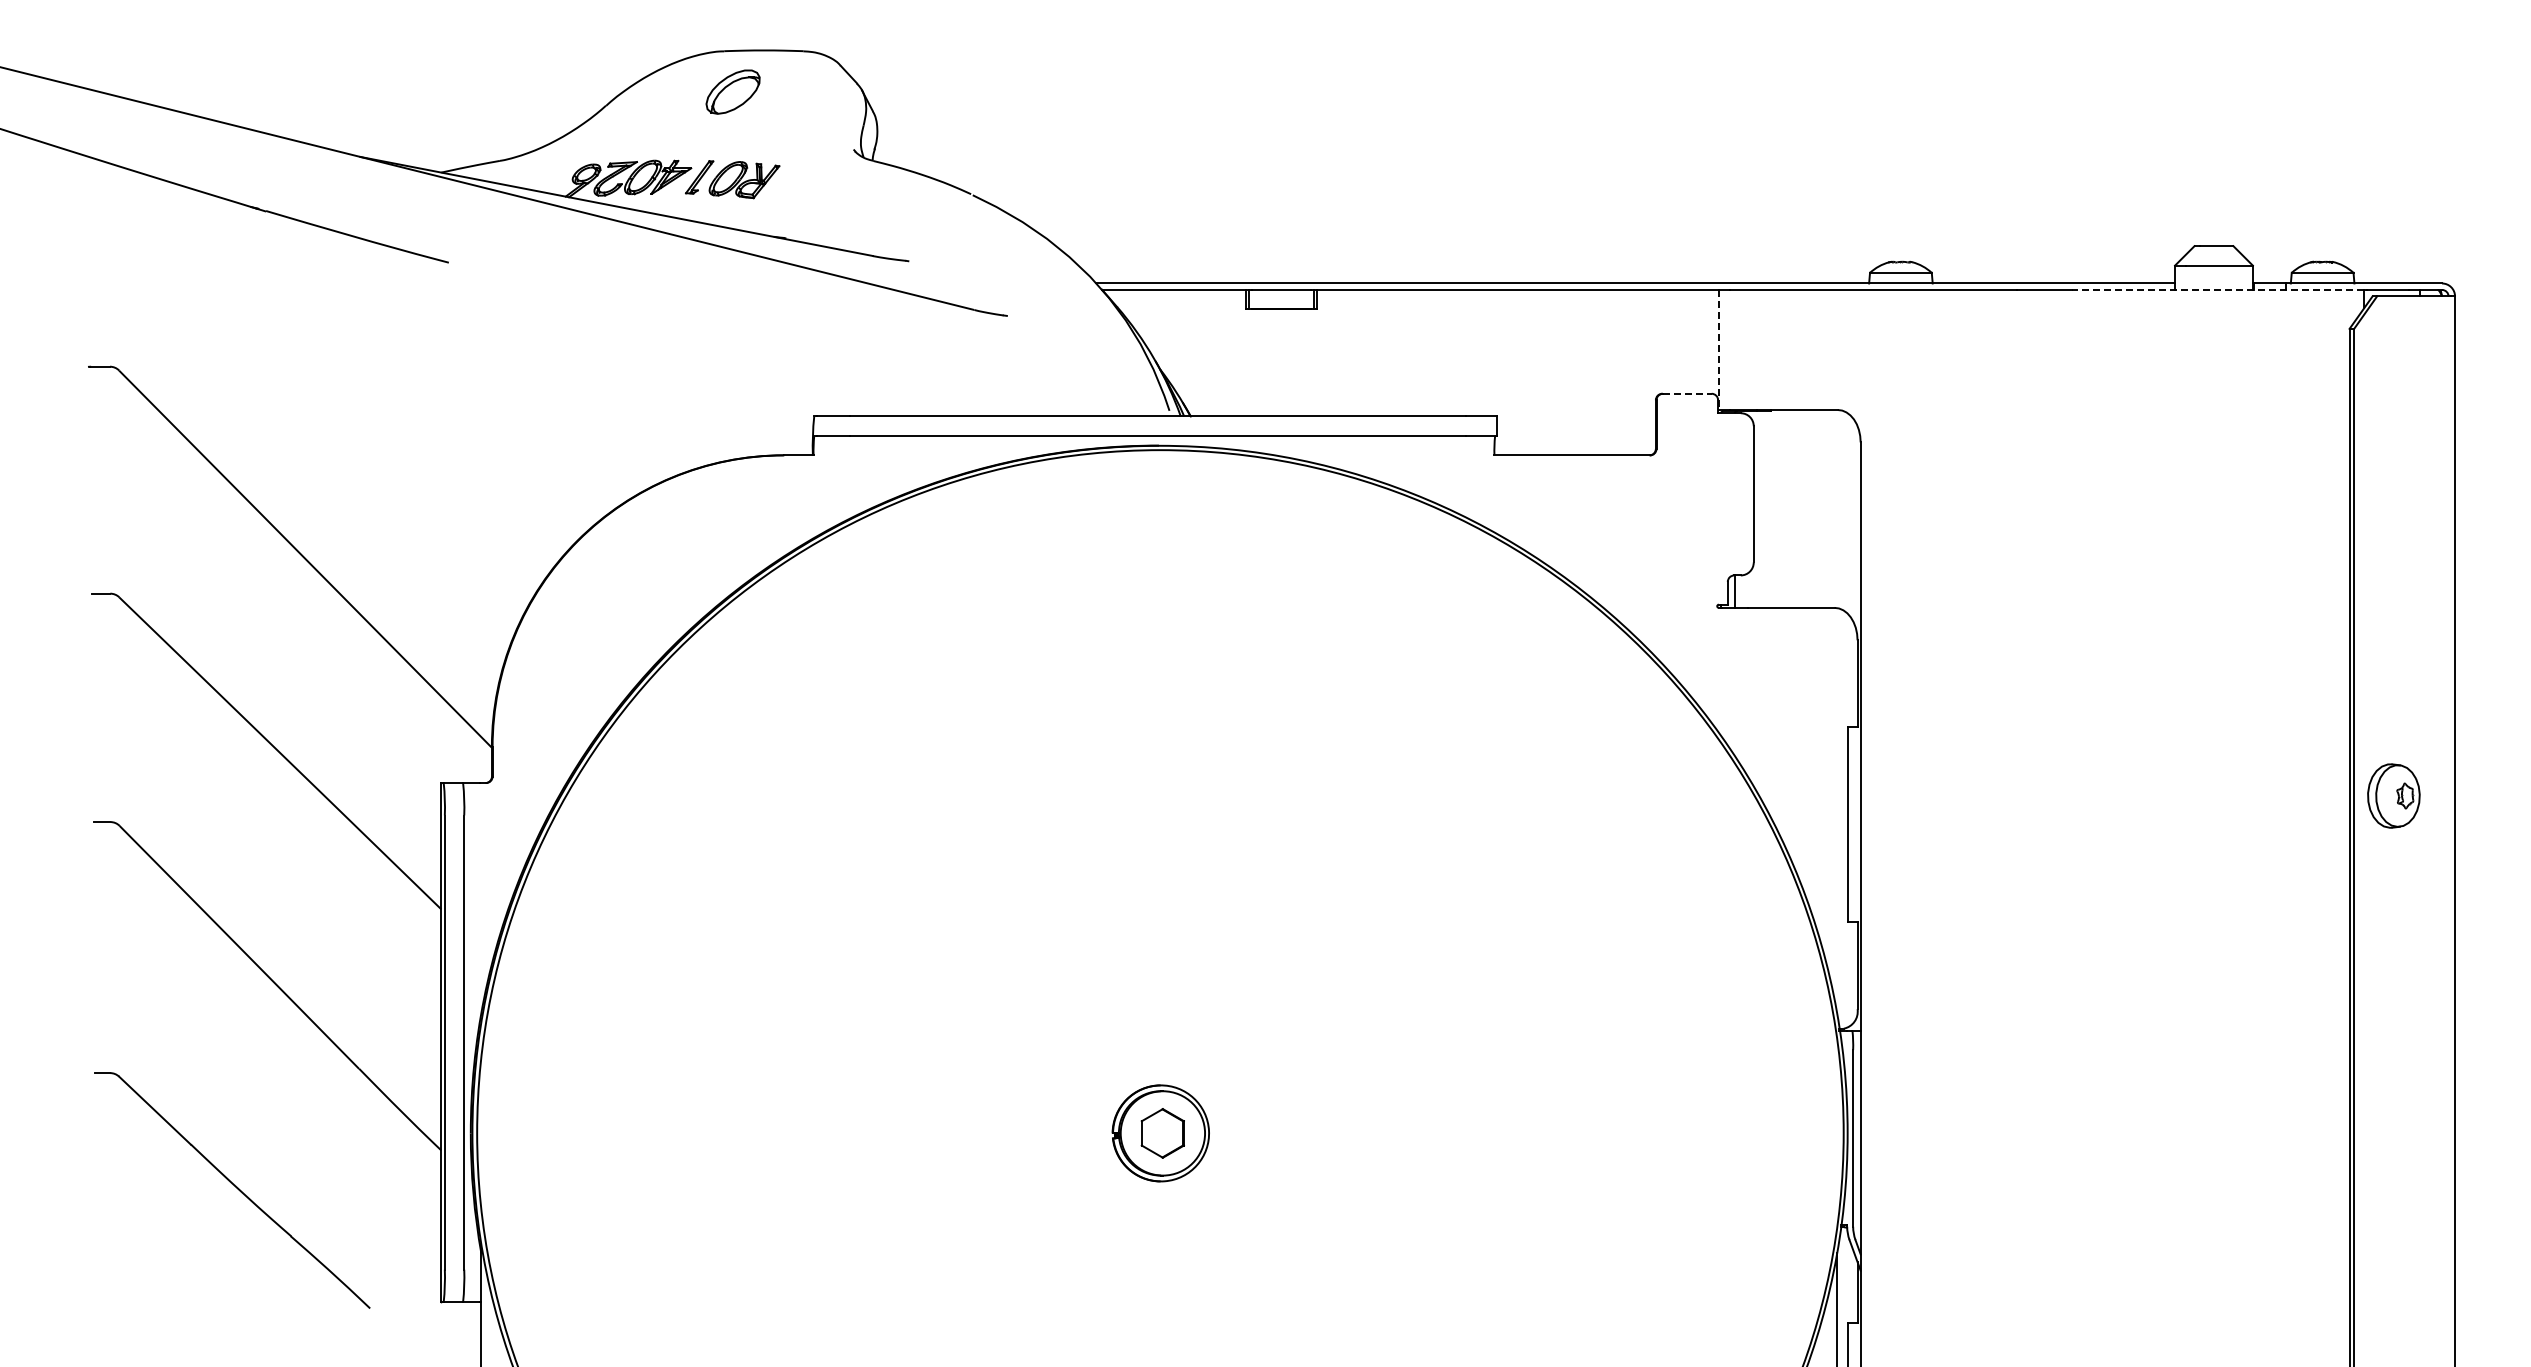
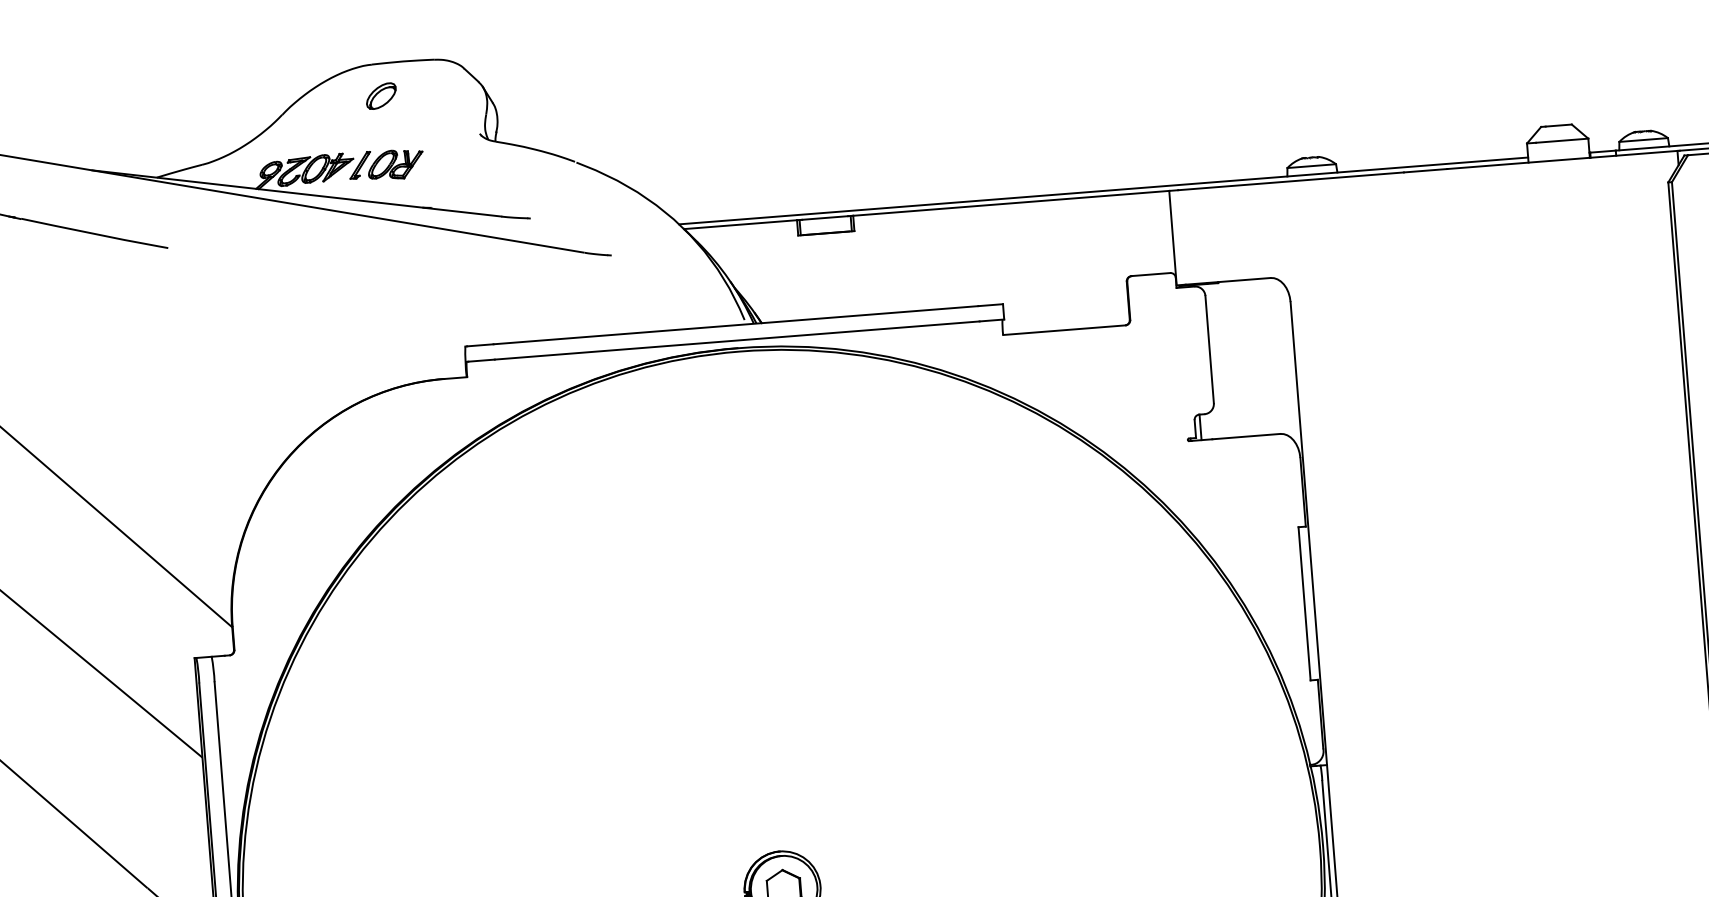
part: (732, 91) -> (380, 95), size x0.71
line: (2217, 289) -> (1561, 159), dashed -> solid
line: (1718, 350) -> (1172, 238), dashed -> solid
line: (1687, 393) -> (1151, 274), dashed -> solid

